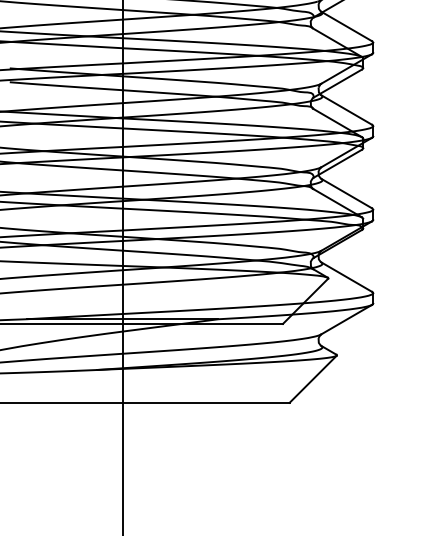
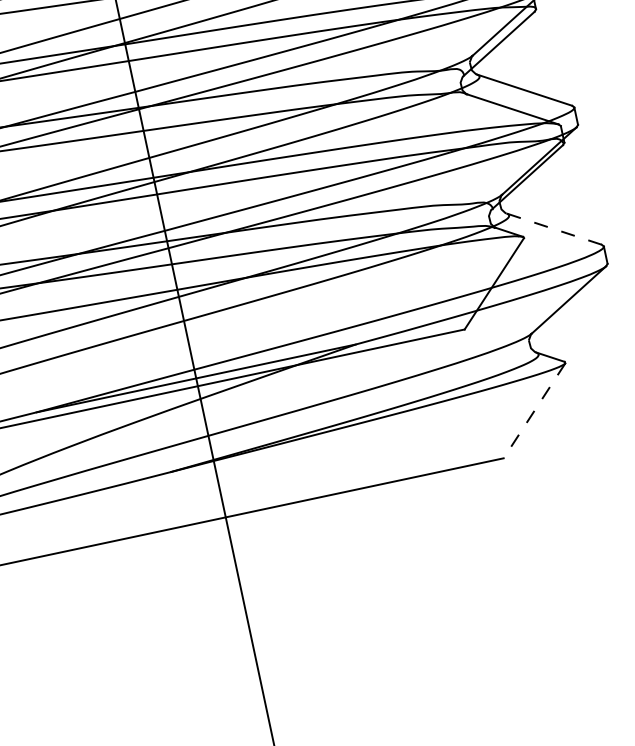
line: (346, 277) -> (553, 229), solid -> dashed
line: (312, 379) -> (533, 411), solid -> dashed

